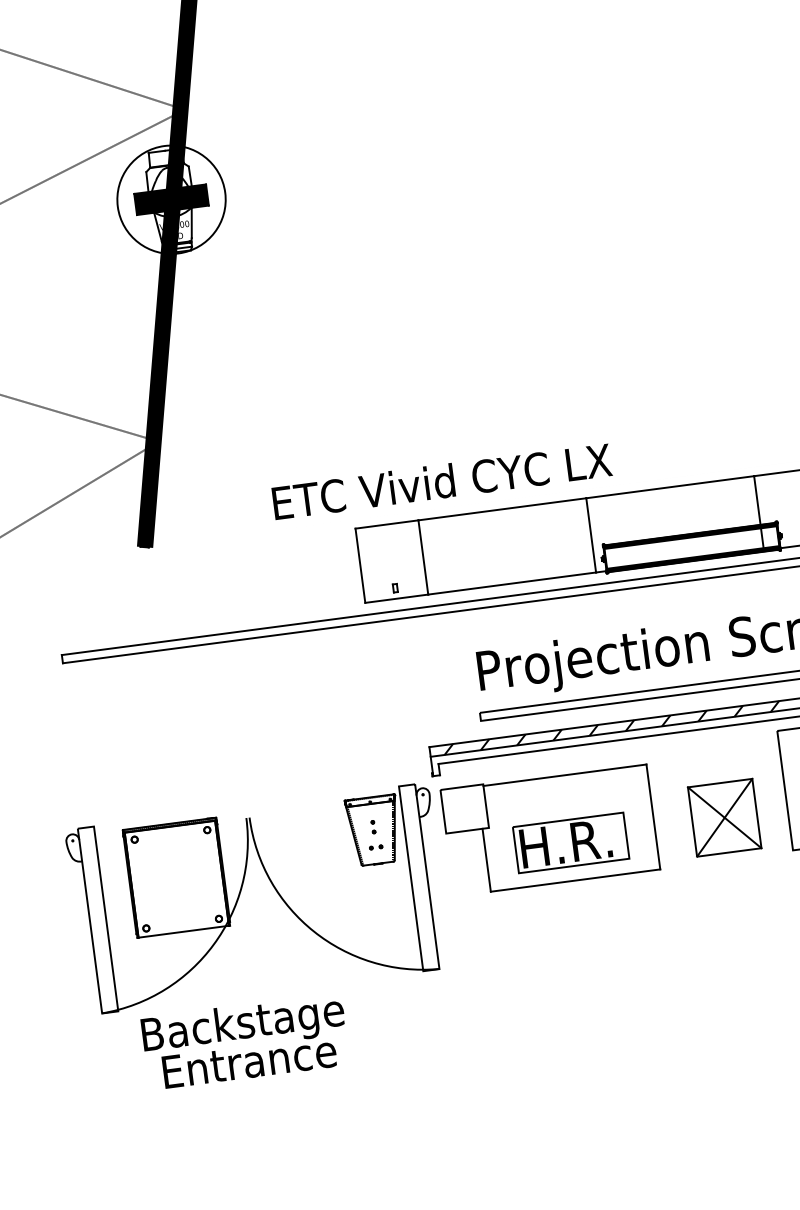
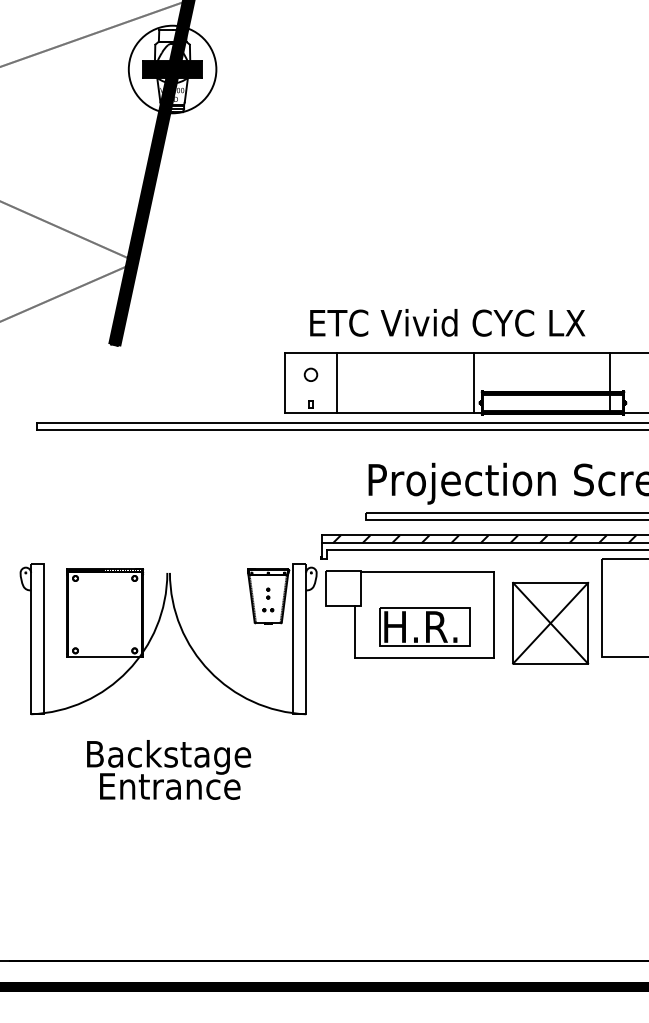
text: (441, 481) -> (447, 322), moved
circle: (389, 551) -> (310, 374), added
part: (724, 816) -> (550, 622), size x1.43
text: (245, 1040) -> (169, 769), moved

